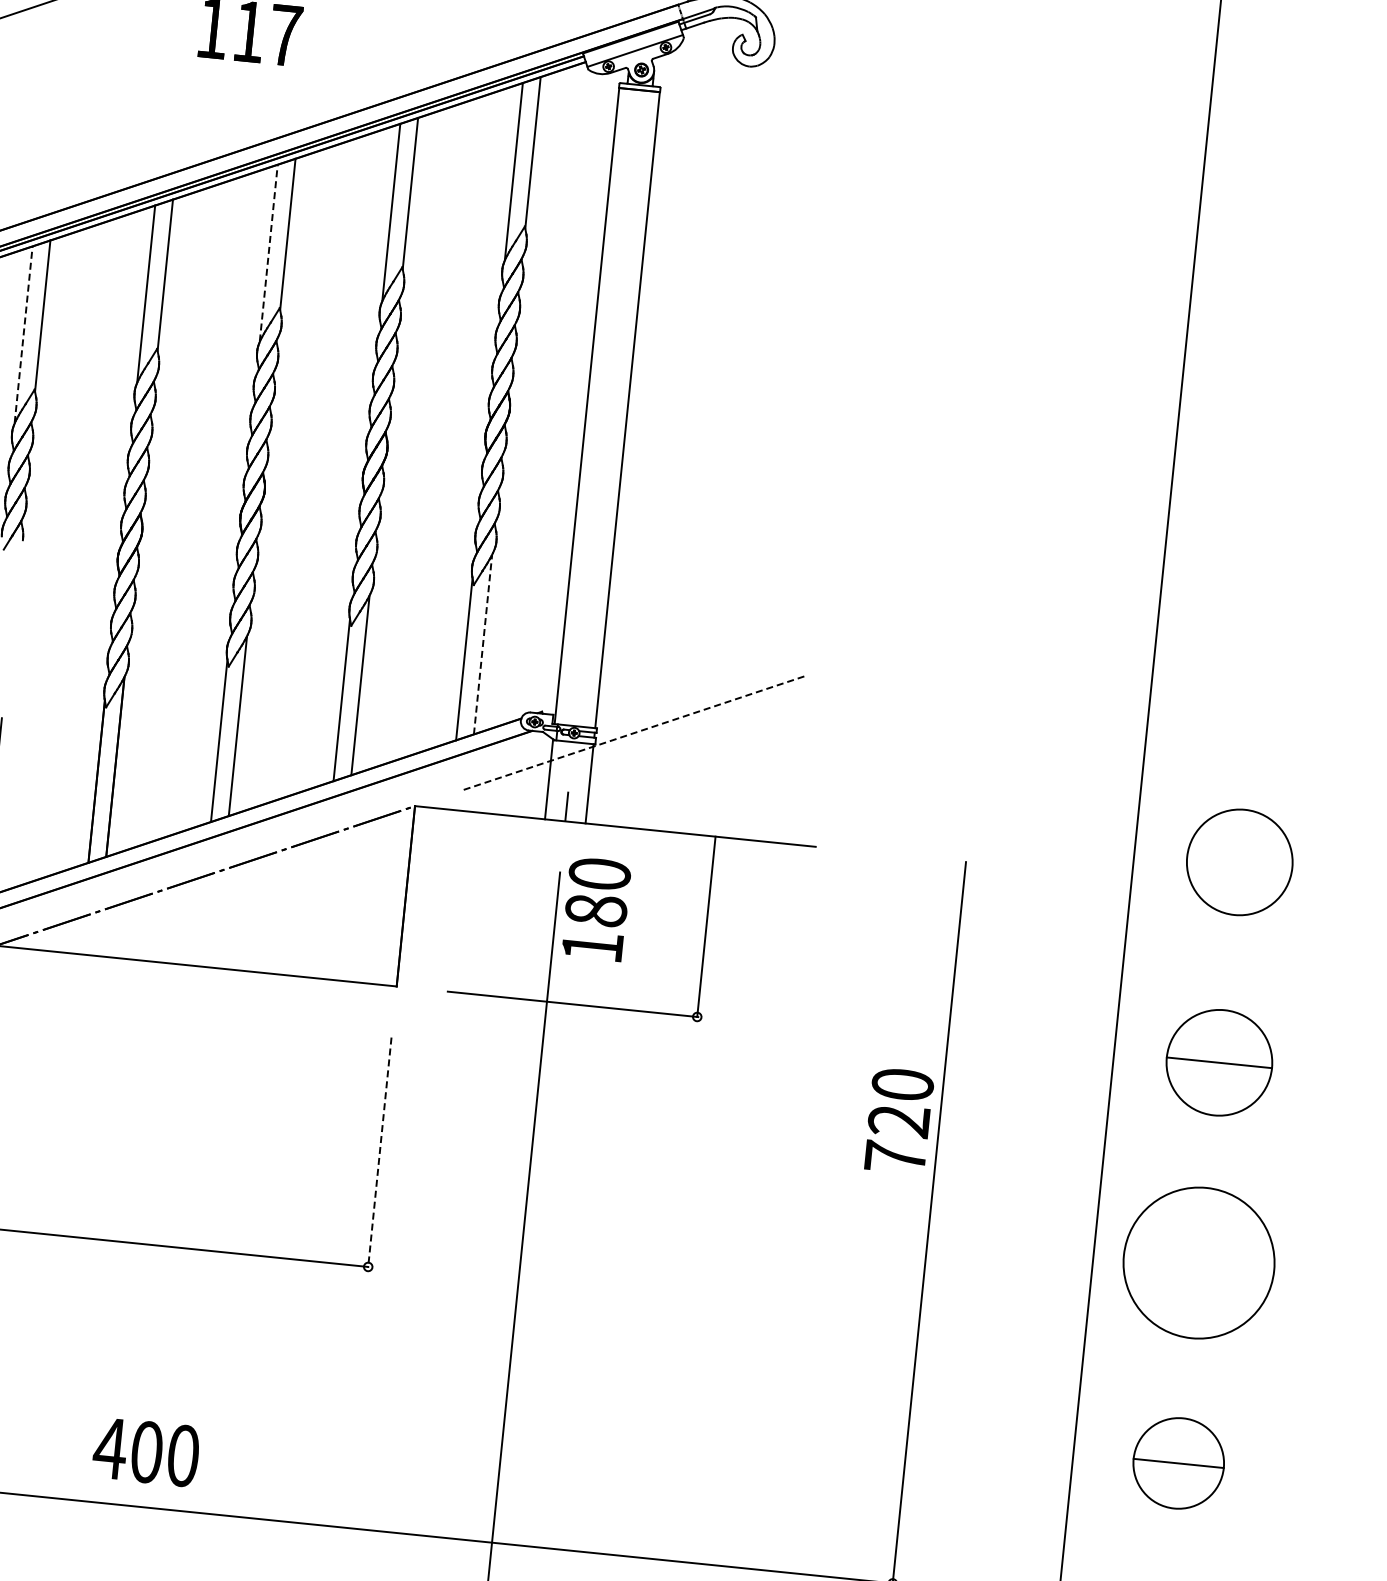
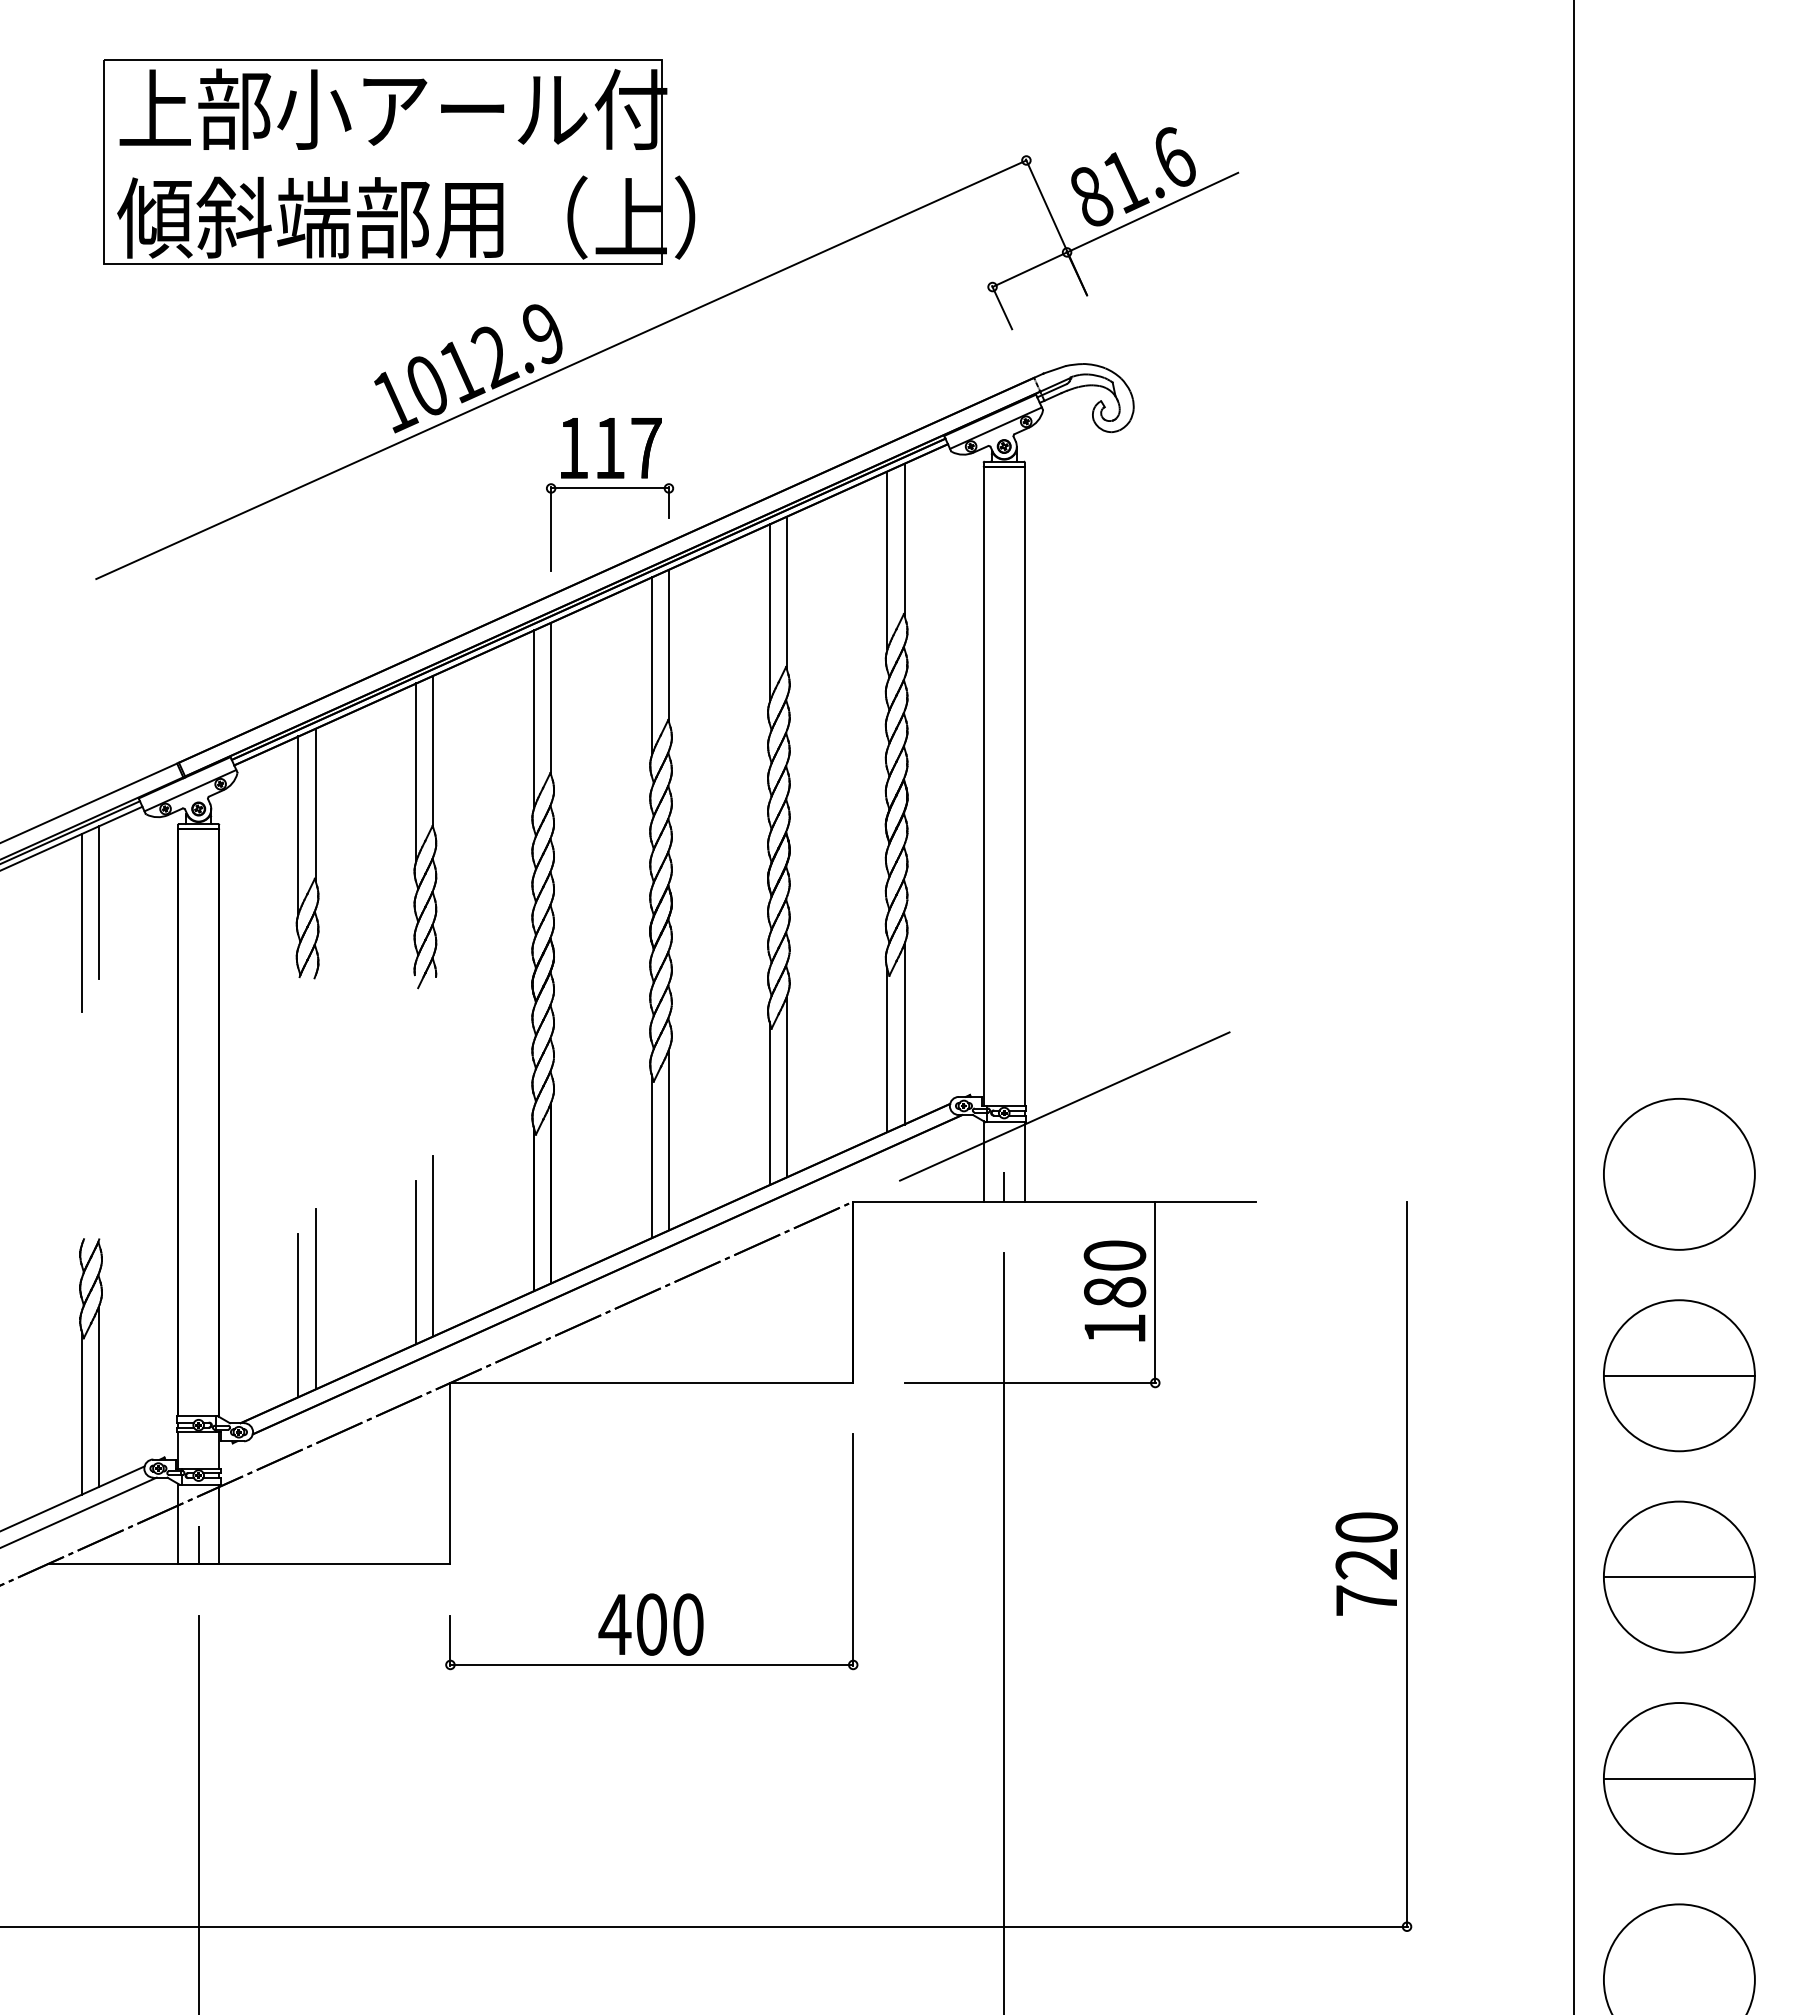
part: (245, 72) -> (610, 488), added
line: (268, 253) -> (651, 666), dashed -> solid
line: (23, 334) -> (416, 772), dashed -> solid
line: (483, 643) -> (904, 1033), dashed -> solid
line: (634, 732) -> (1064, 1106), dashed -> solid
circle: (1239, 862) -> (1679, 1174), size x1.43
text: (595, 908) -> (1114, 1290), moved
part: (1219, 1062) -> (1679, 1375), size x1.43
text: (899, 1120) -> (1366, 1563), moved
line: (380, 1153) -> (853, 1550), dashed -> solid
line: (1198, 1263) -> (1678, 1577), added
text: (145, 1451) -> (650, 1624), moved
part: (1178, 1463) -> (1679, 1778), size x1.67

